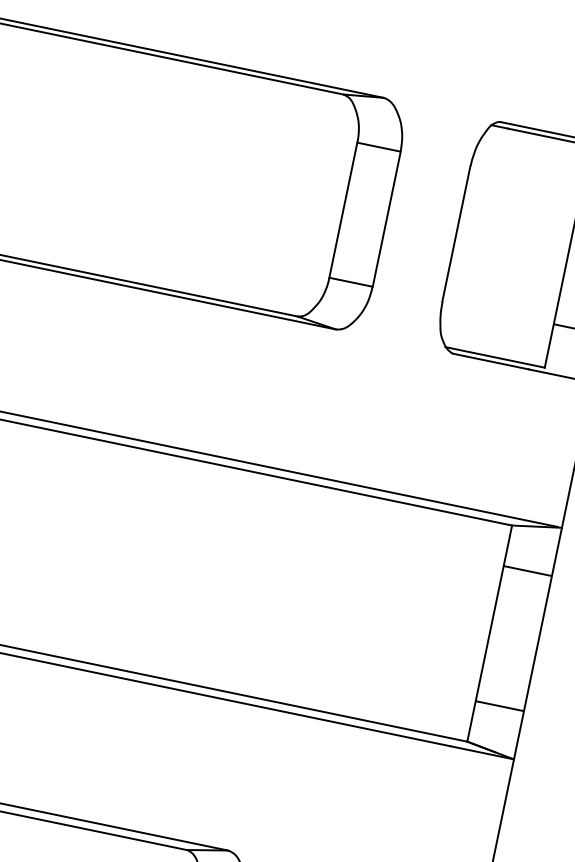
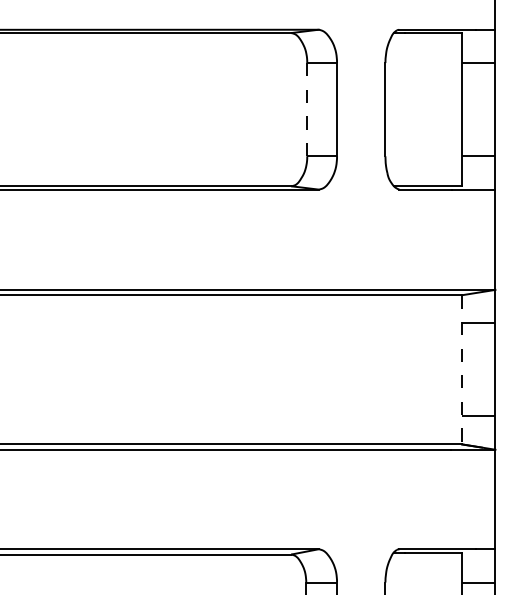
line: (343, 210) -> (307, 109), solid -> dashed
line: (490, 633) -> (462, 369), solid -> dashed

